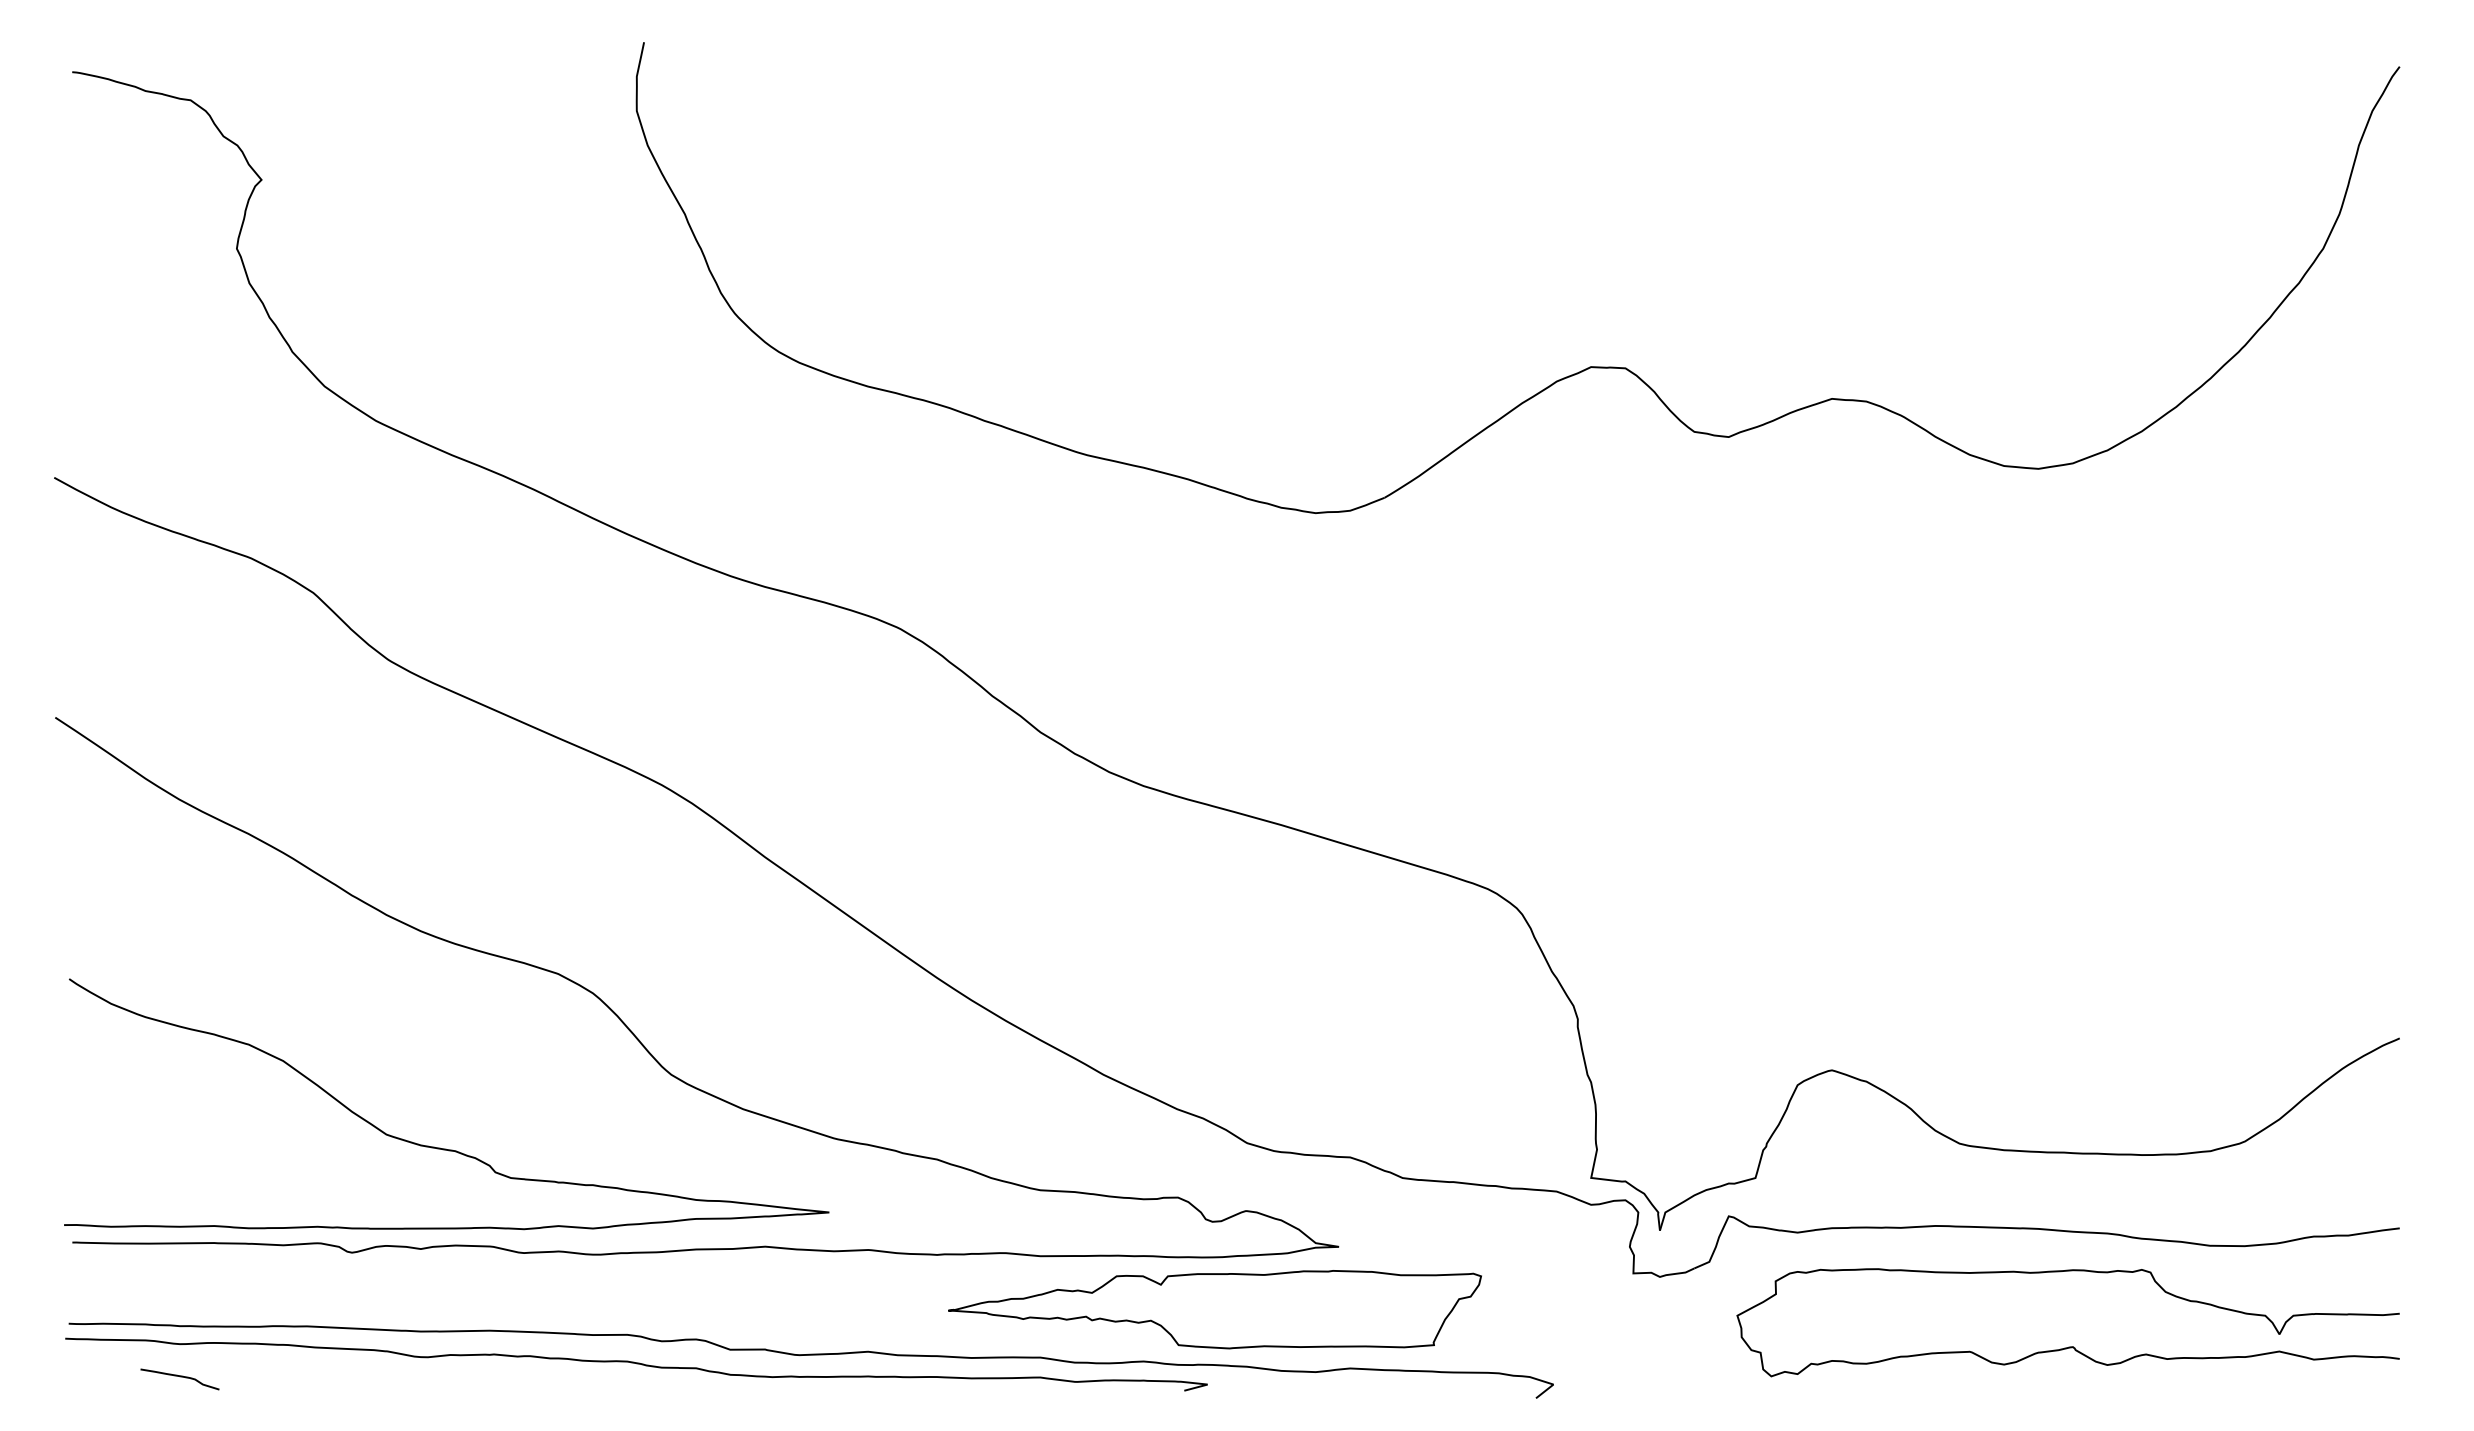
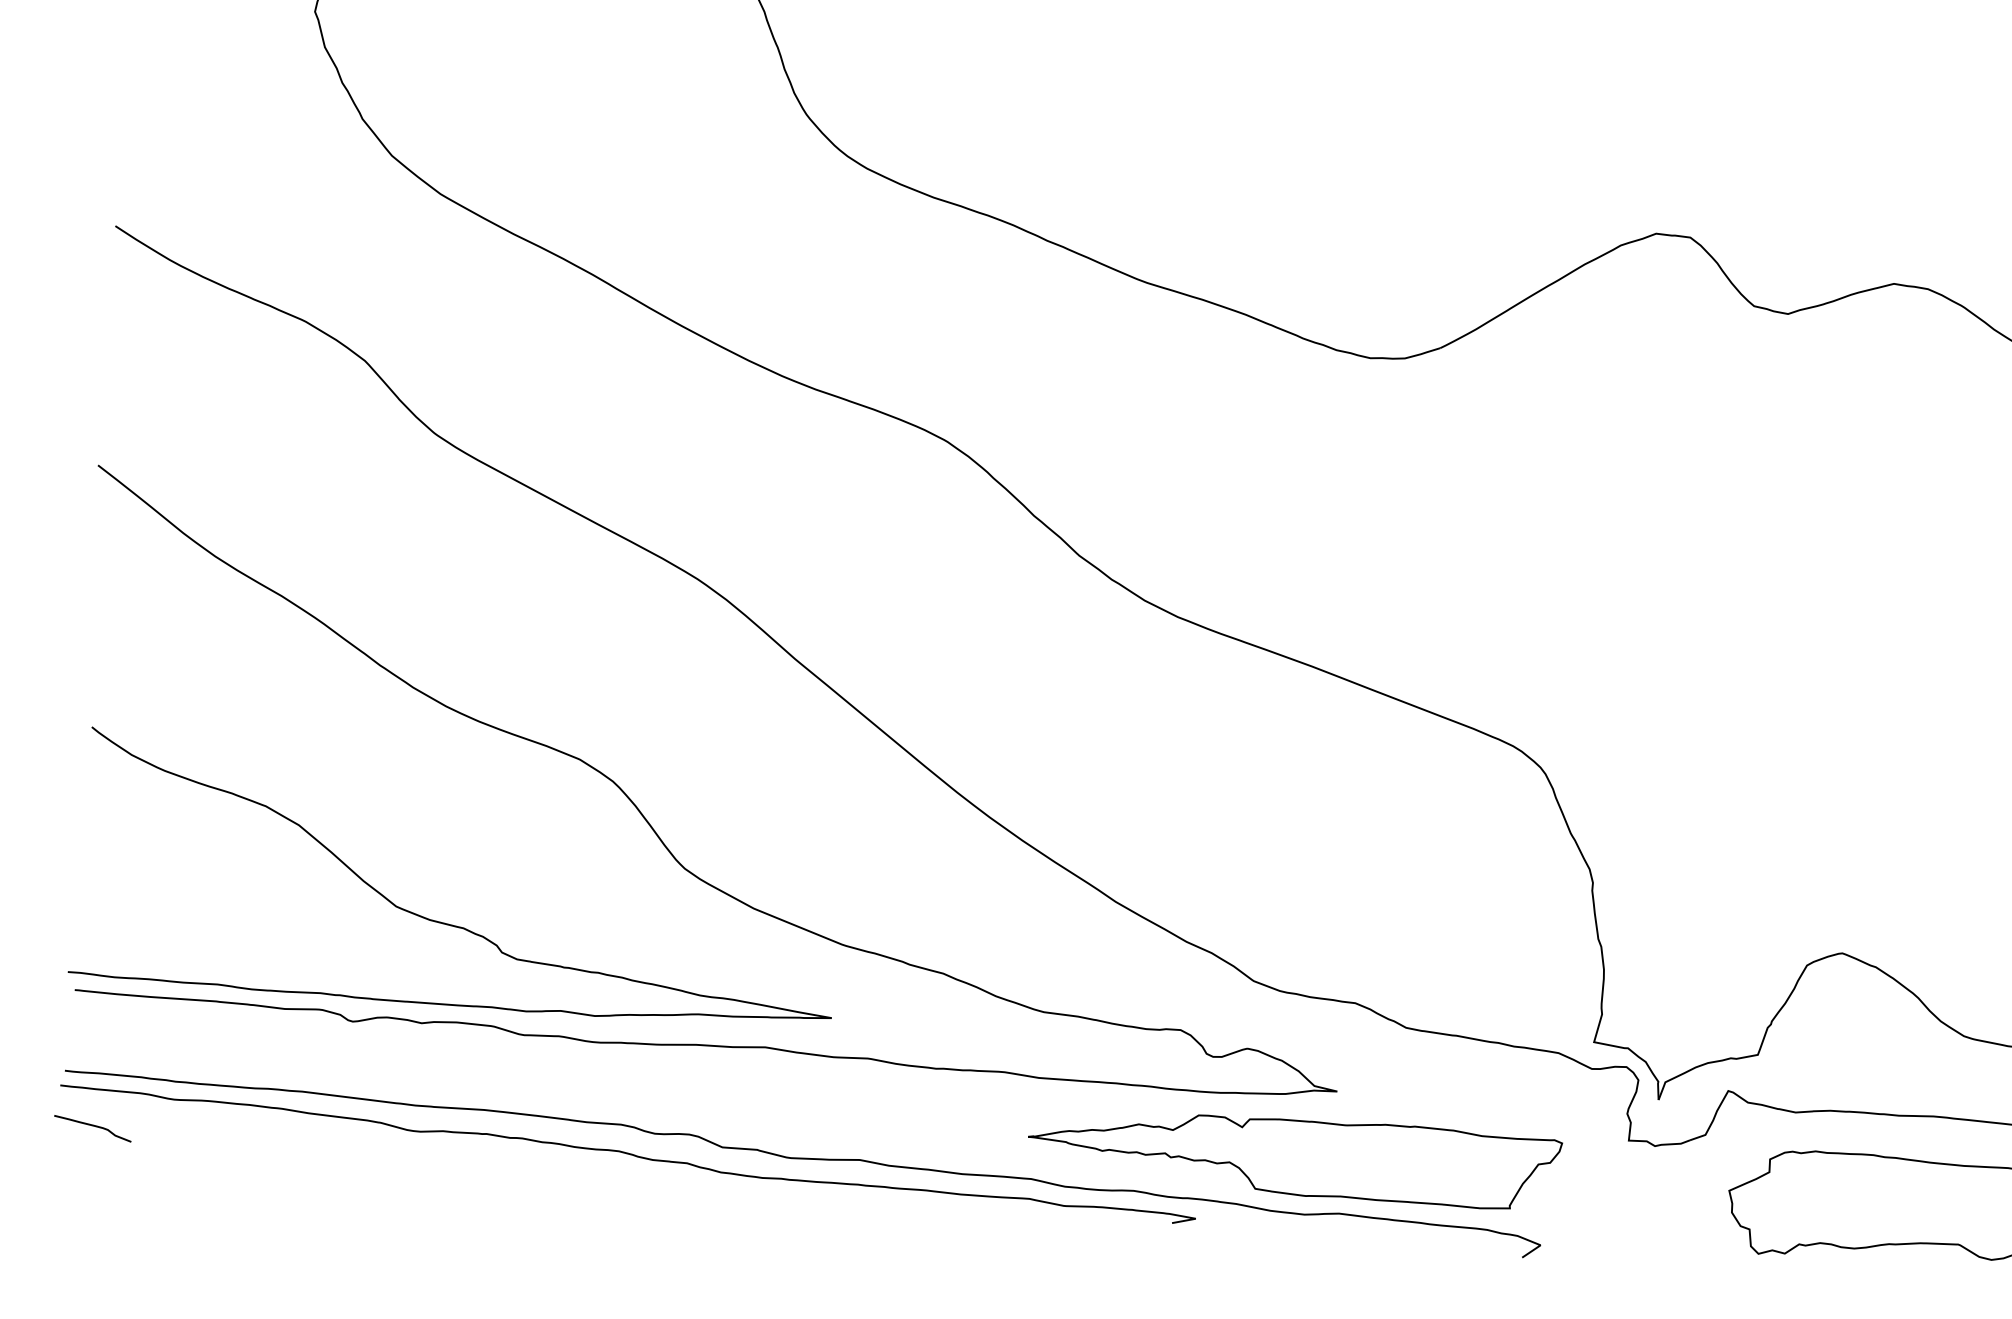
part: (1214, 1309) -> (1293, 1156), moved
curve: (180, 1377) -> (93, 1126), moved

